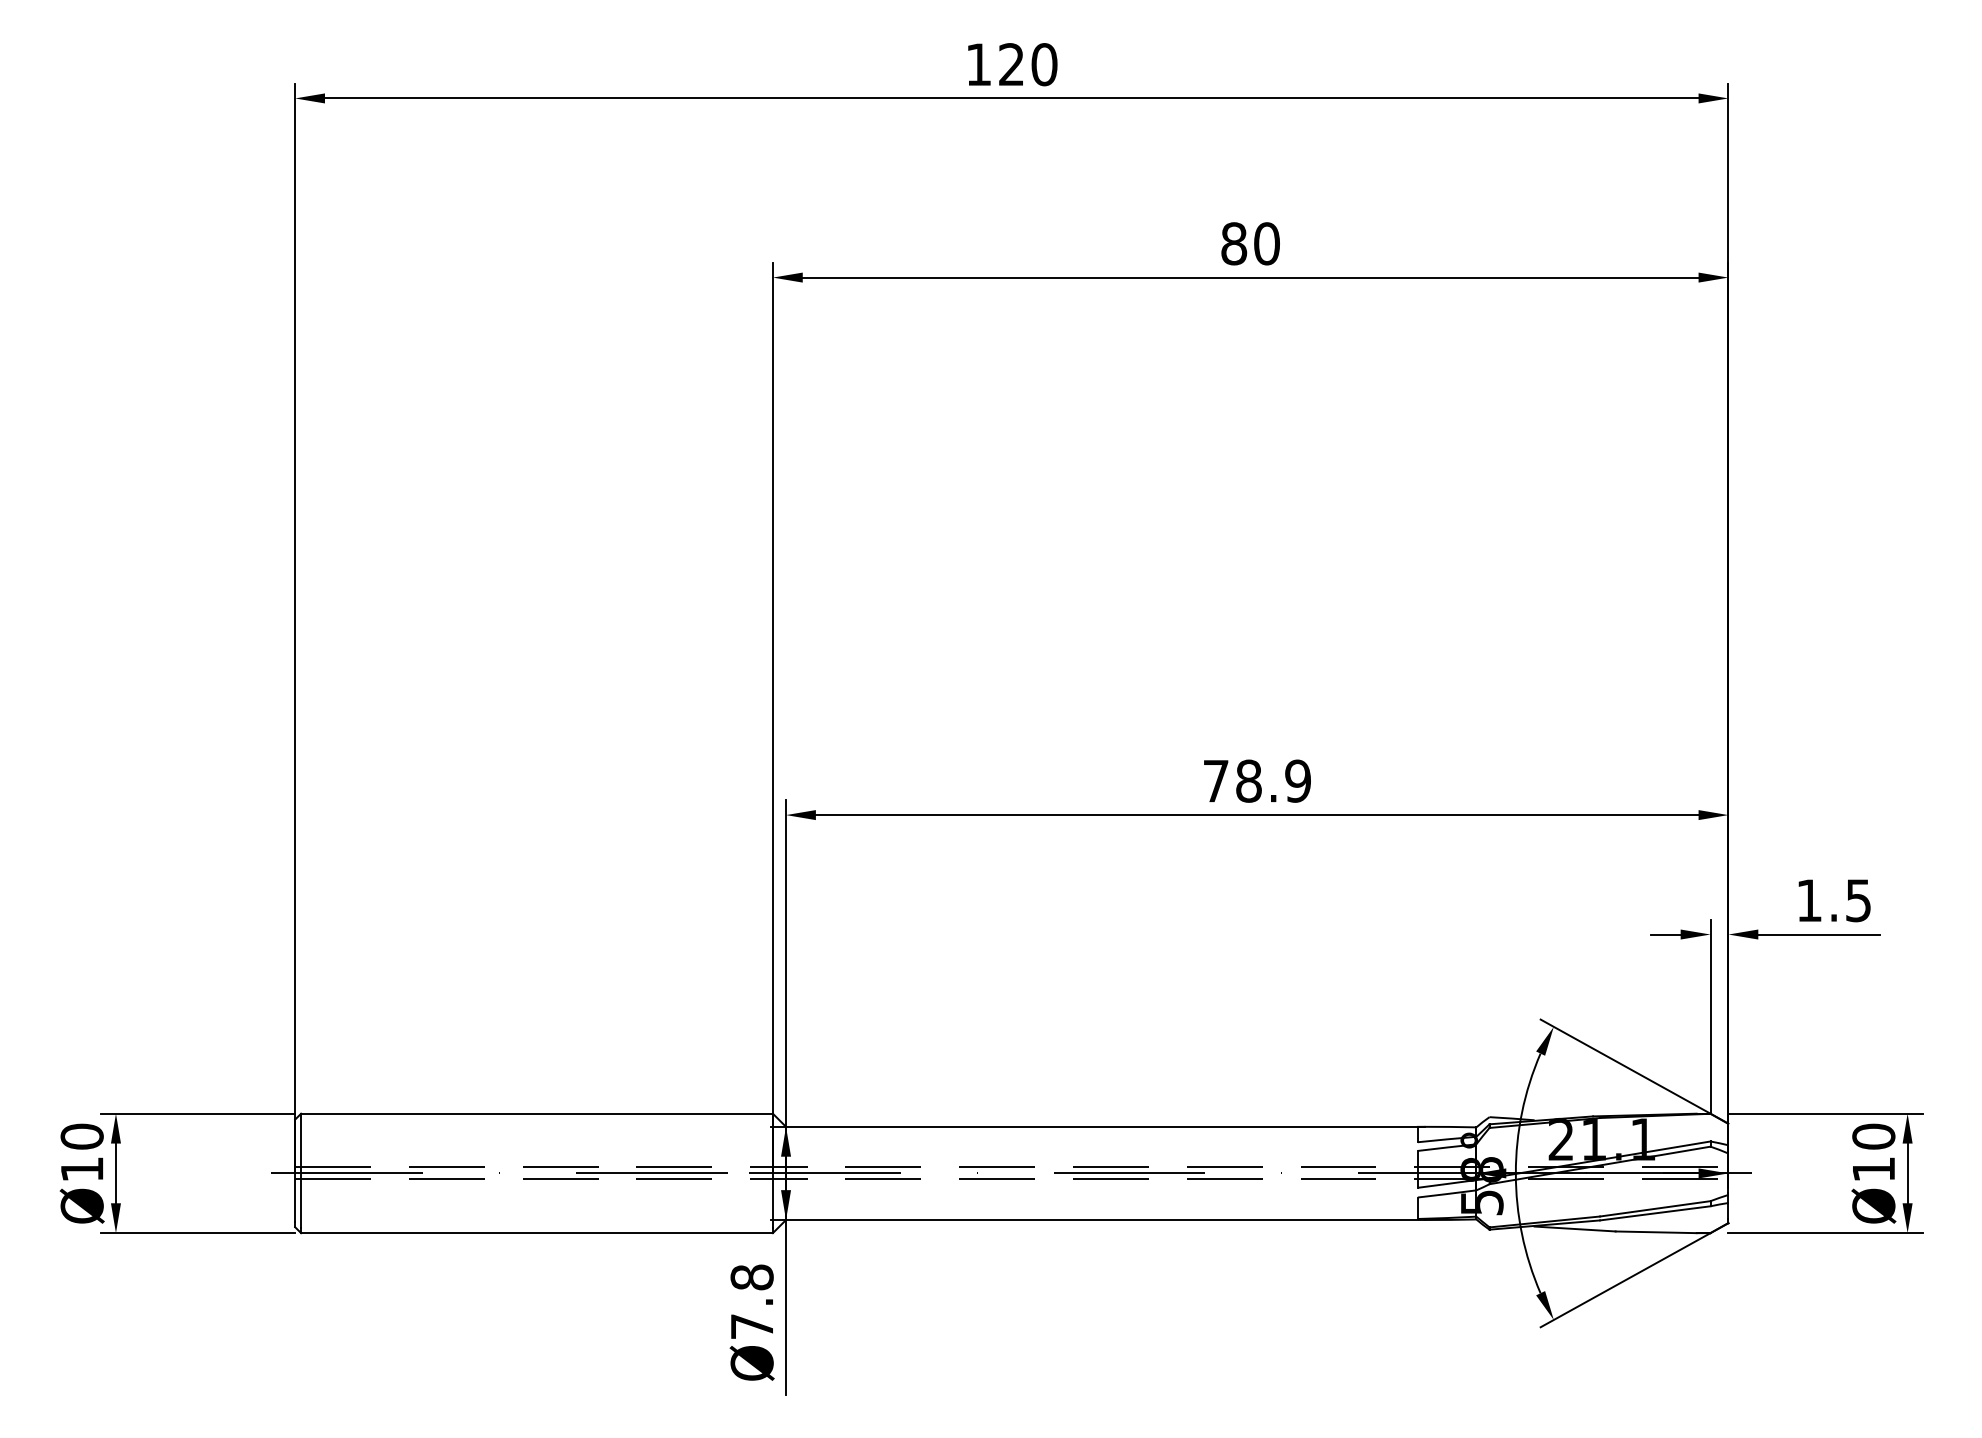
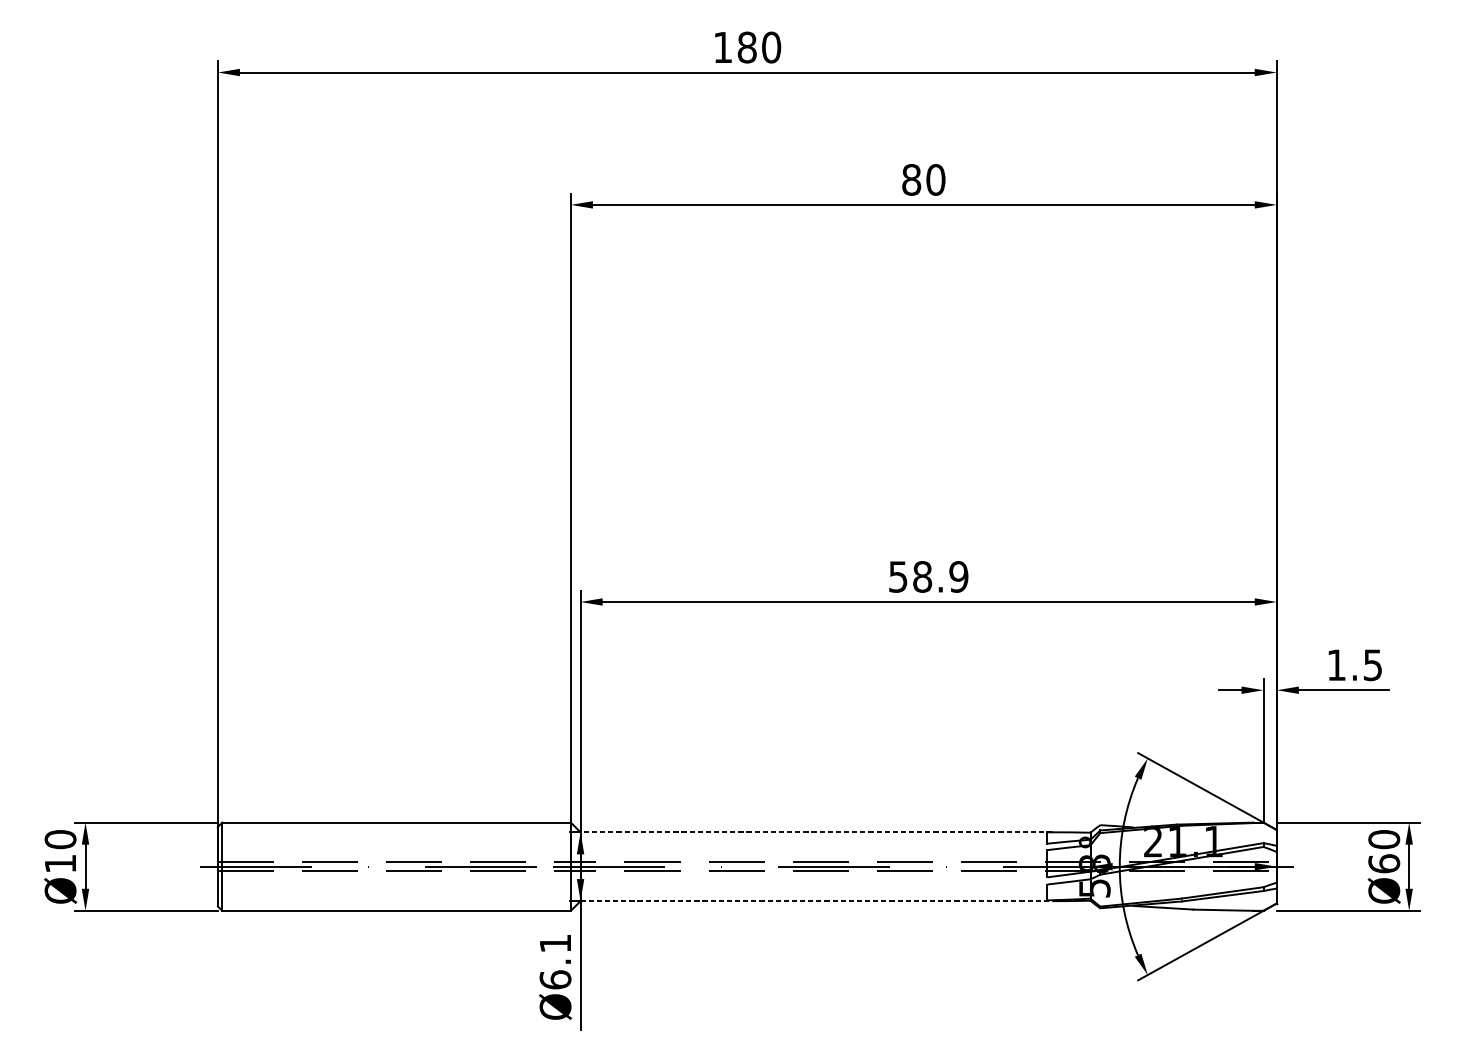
text: (1011, 64) -> (747, 47), 120 -> 180
text: (1215, 781) -> (897, 577), 78.9 -> 58.9
line: (1104, 1126) -> (815, 832), solid -> dashed
text: (1873, 1169) -> (1383, 863), Ø10 -> Ø60
line: (1105, 1220) -> (816, 901), solid -> dashed
text: (751, 1301) -> (555, 961), Ø7.8 -> Ø6.1

